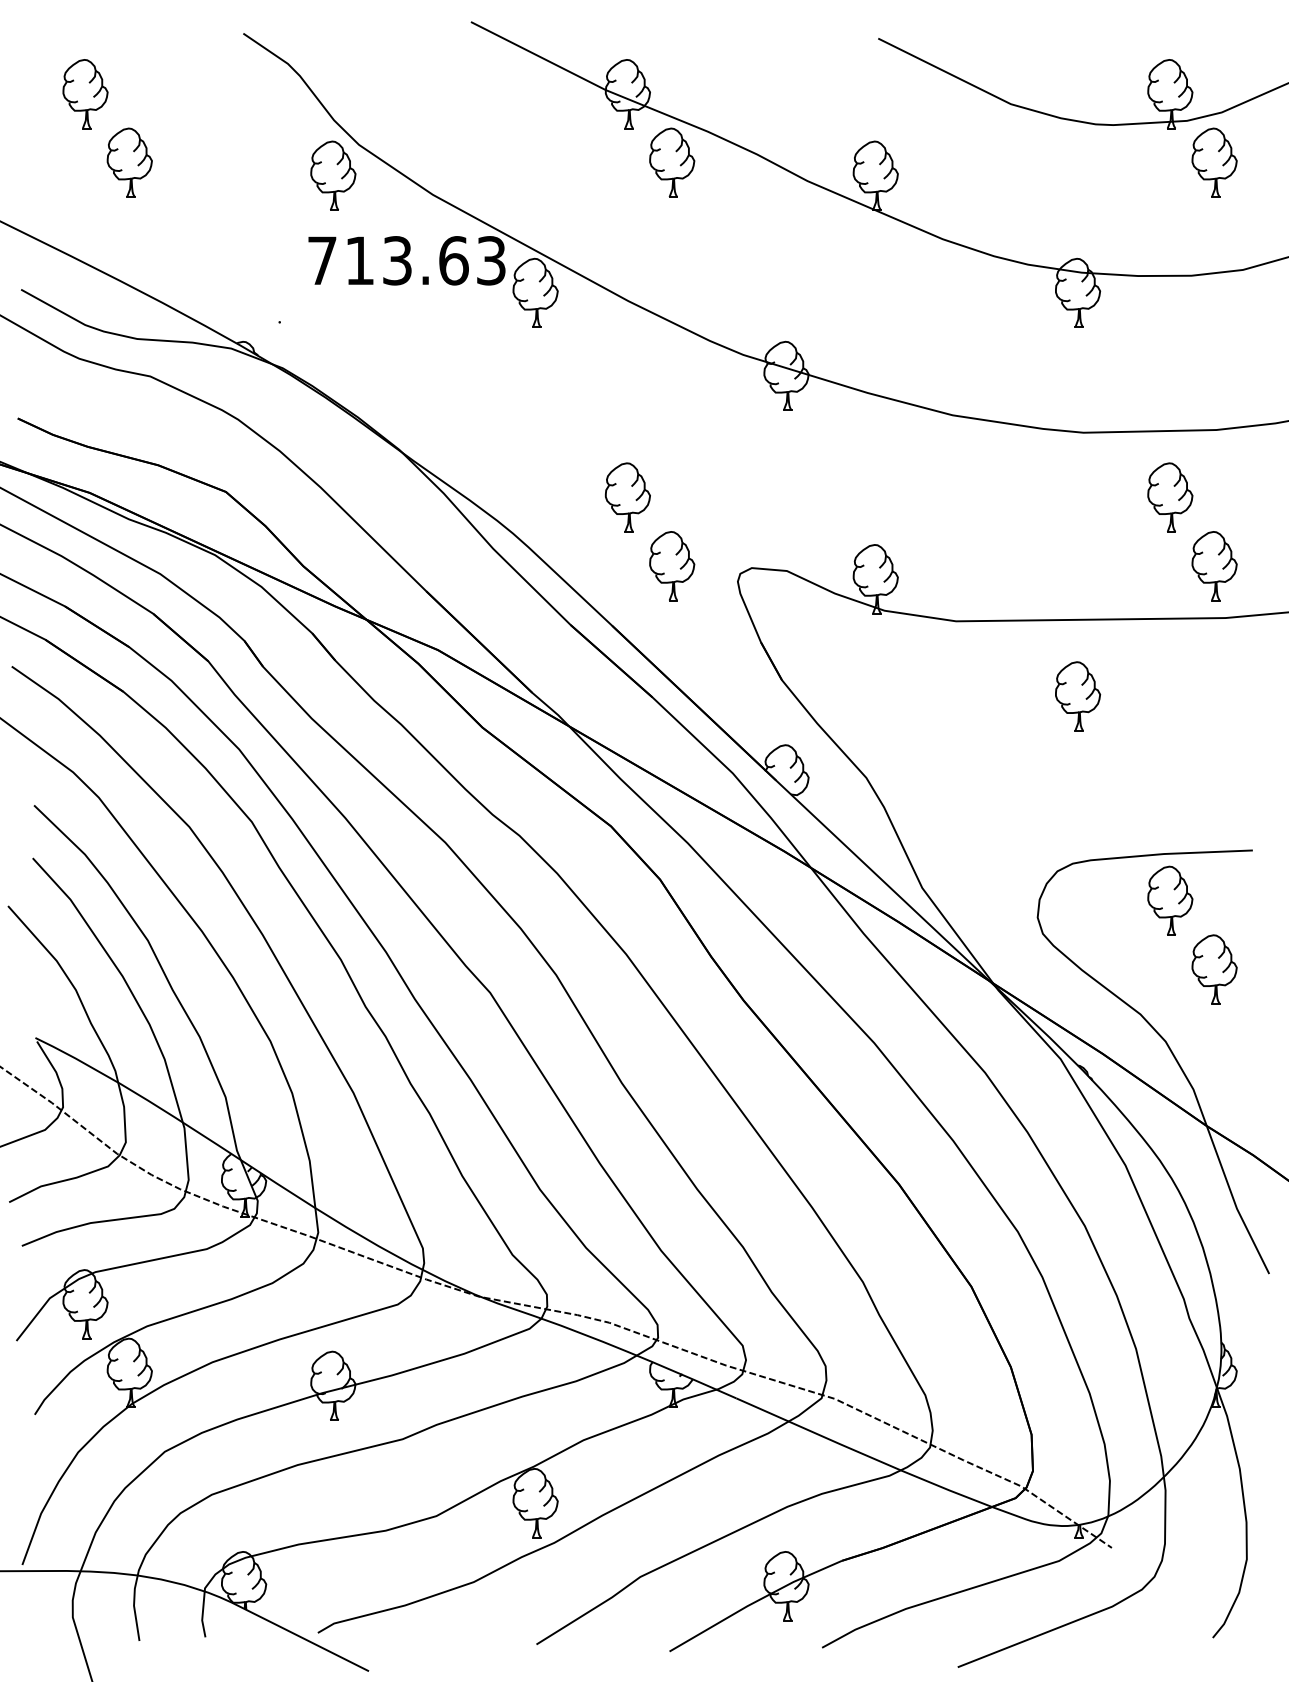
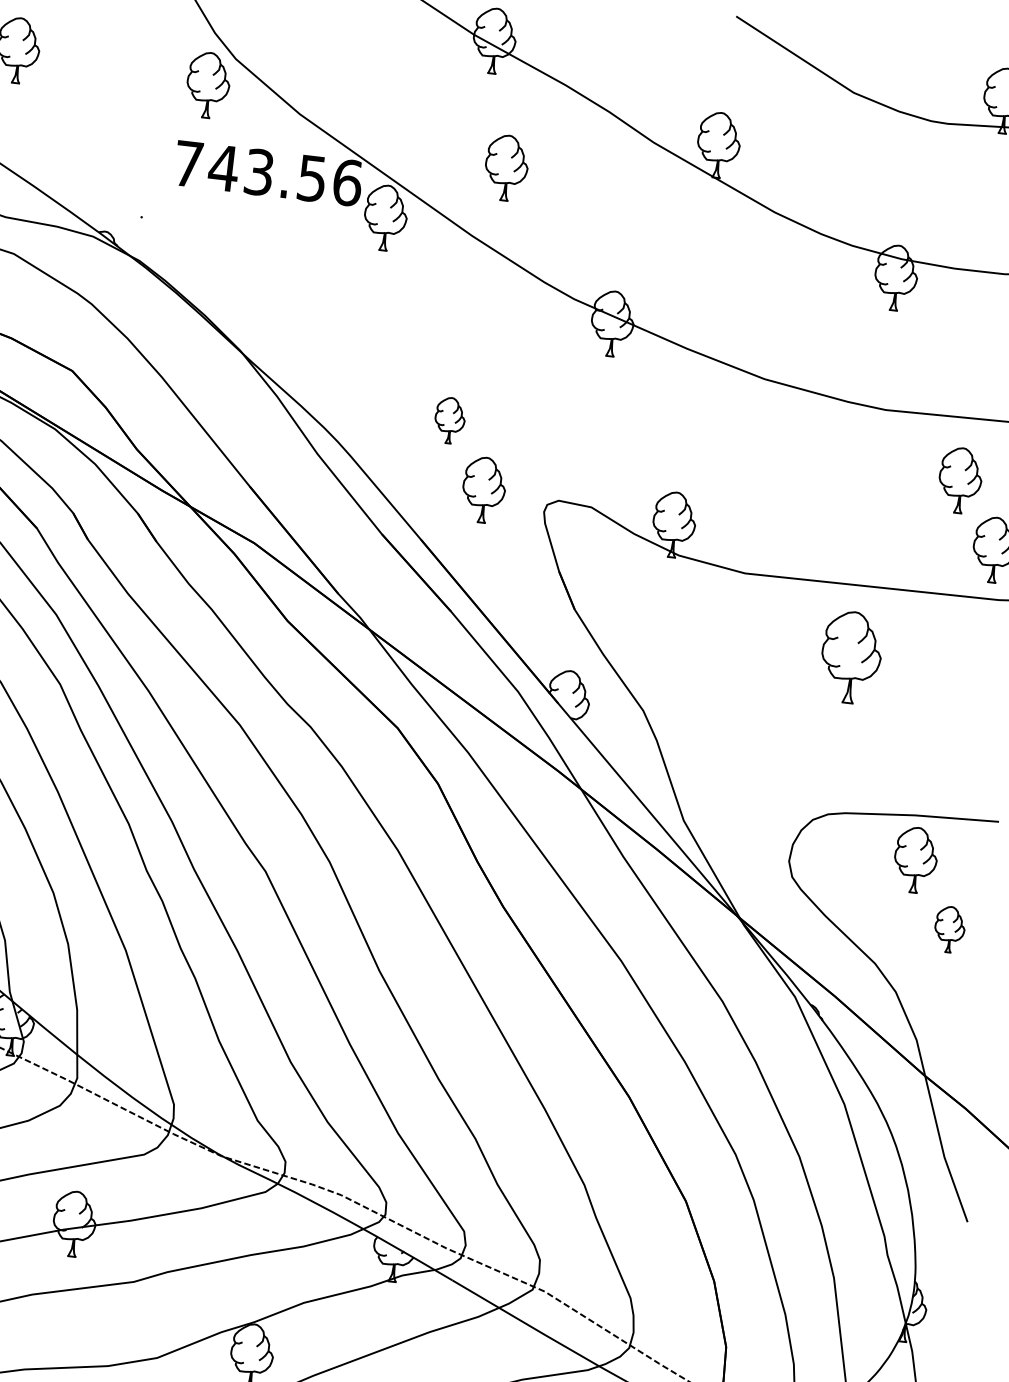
part: (672, 162) -> (506, 167), moved
text: (425, 260) -> (285, 175), 713.63 -> 743.56
part: (627, 497) -> (449, 420), size x0.7
part: (1078, 696) -> (851, 657), size x1.4
part: (1214, 969) -> (949, 929), size x0.7

